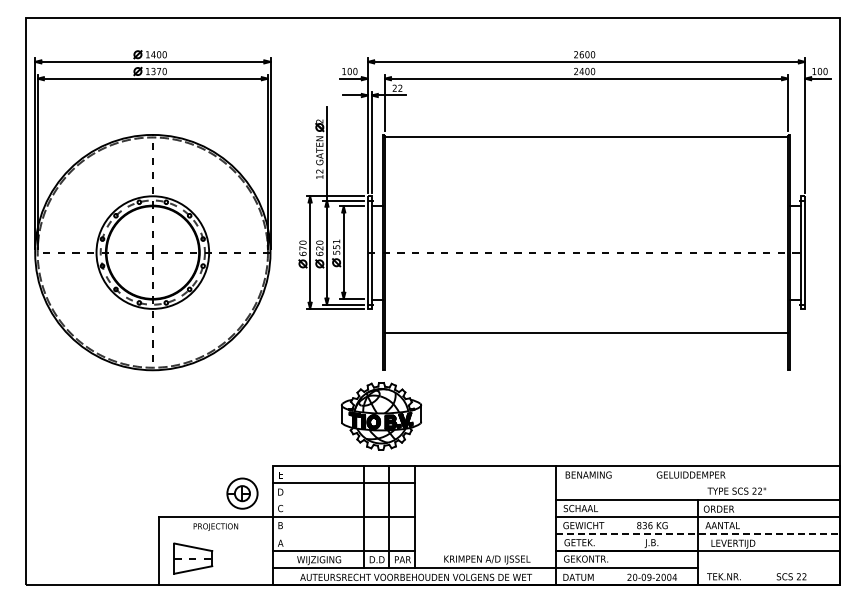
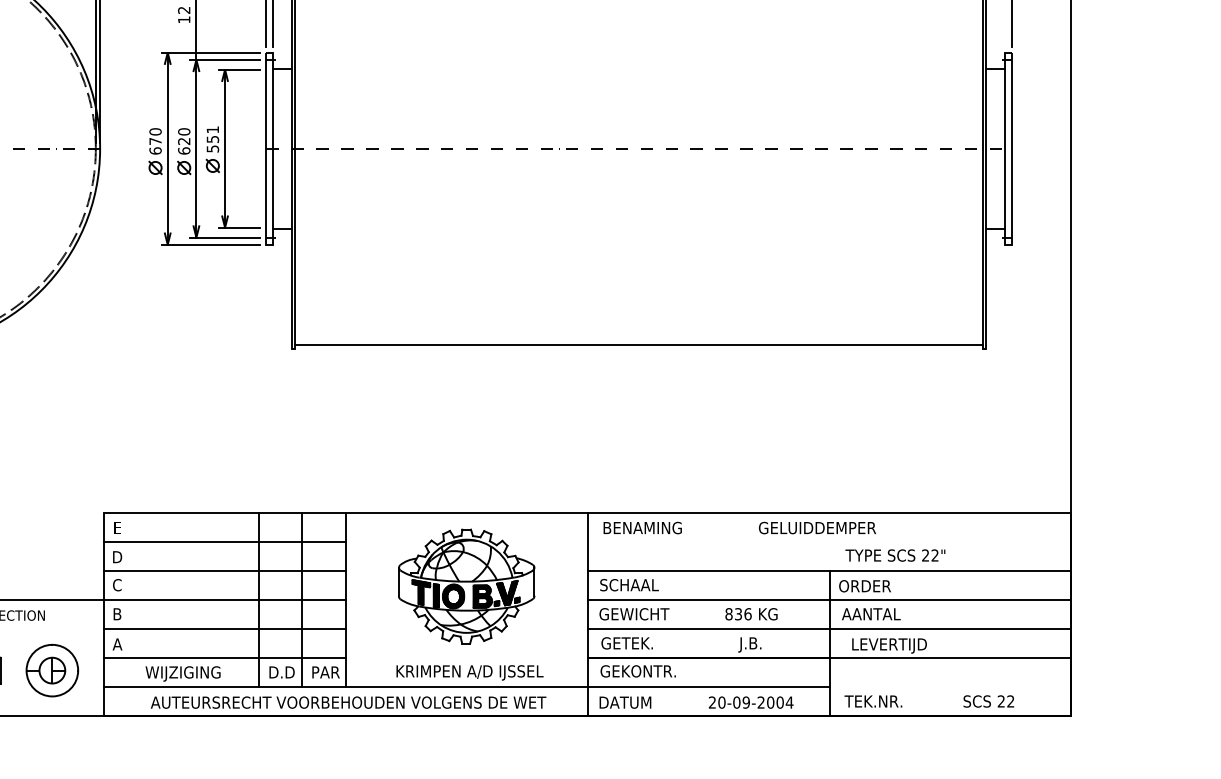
line: (586, 332) -> (639, 344), moved
part: (381, 416) -> (466, 586), moved
part: (242, 493) -> (52, 670), moved
line: (343, 500) -> (224, 571), added
line: (343, 534) -> (224, 629), added
line: (698, 534) -> (830, 629), dashed -> solid

